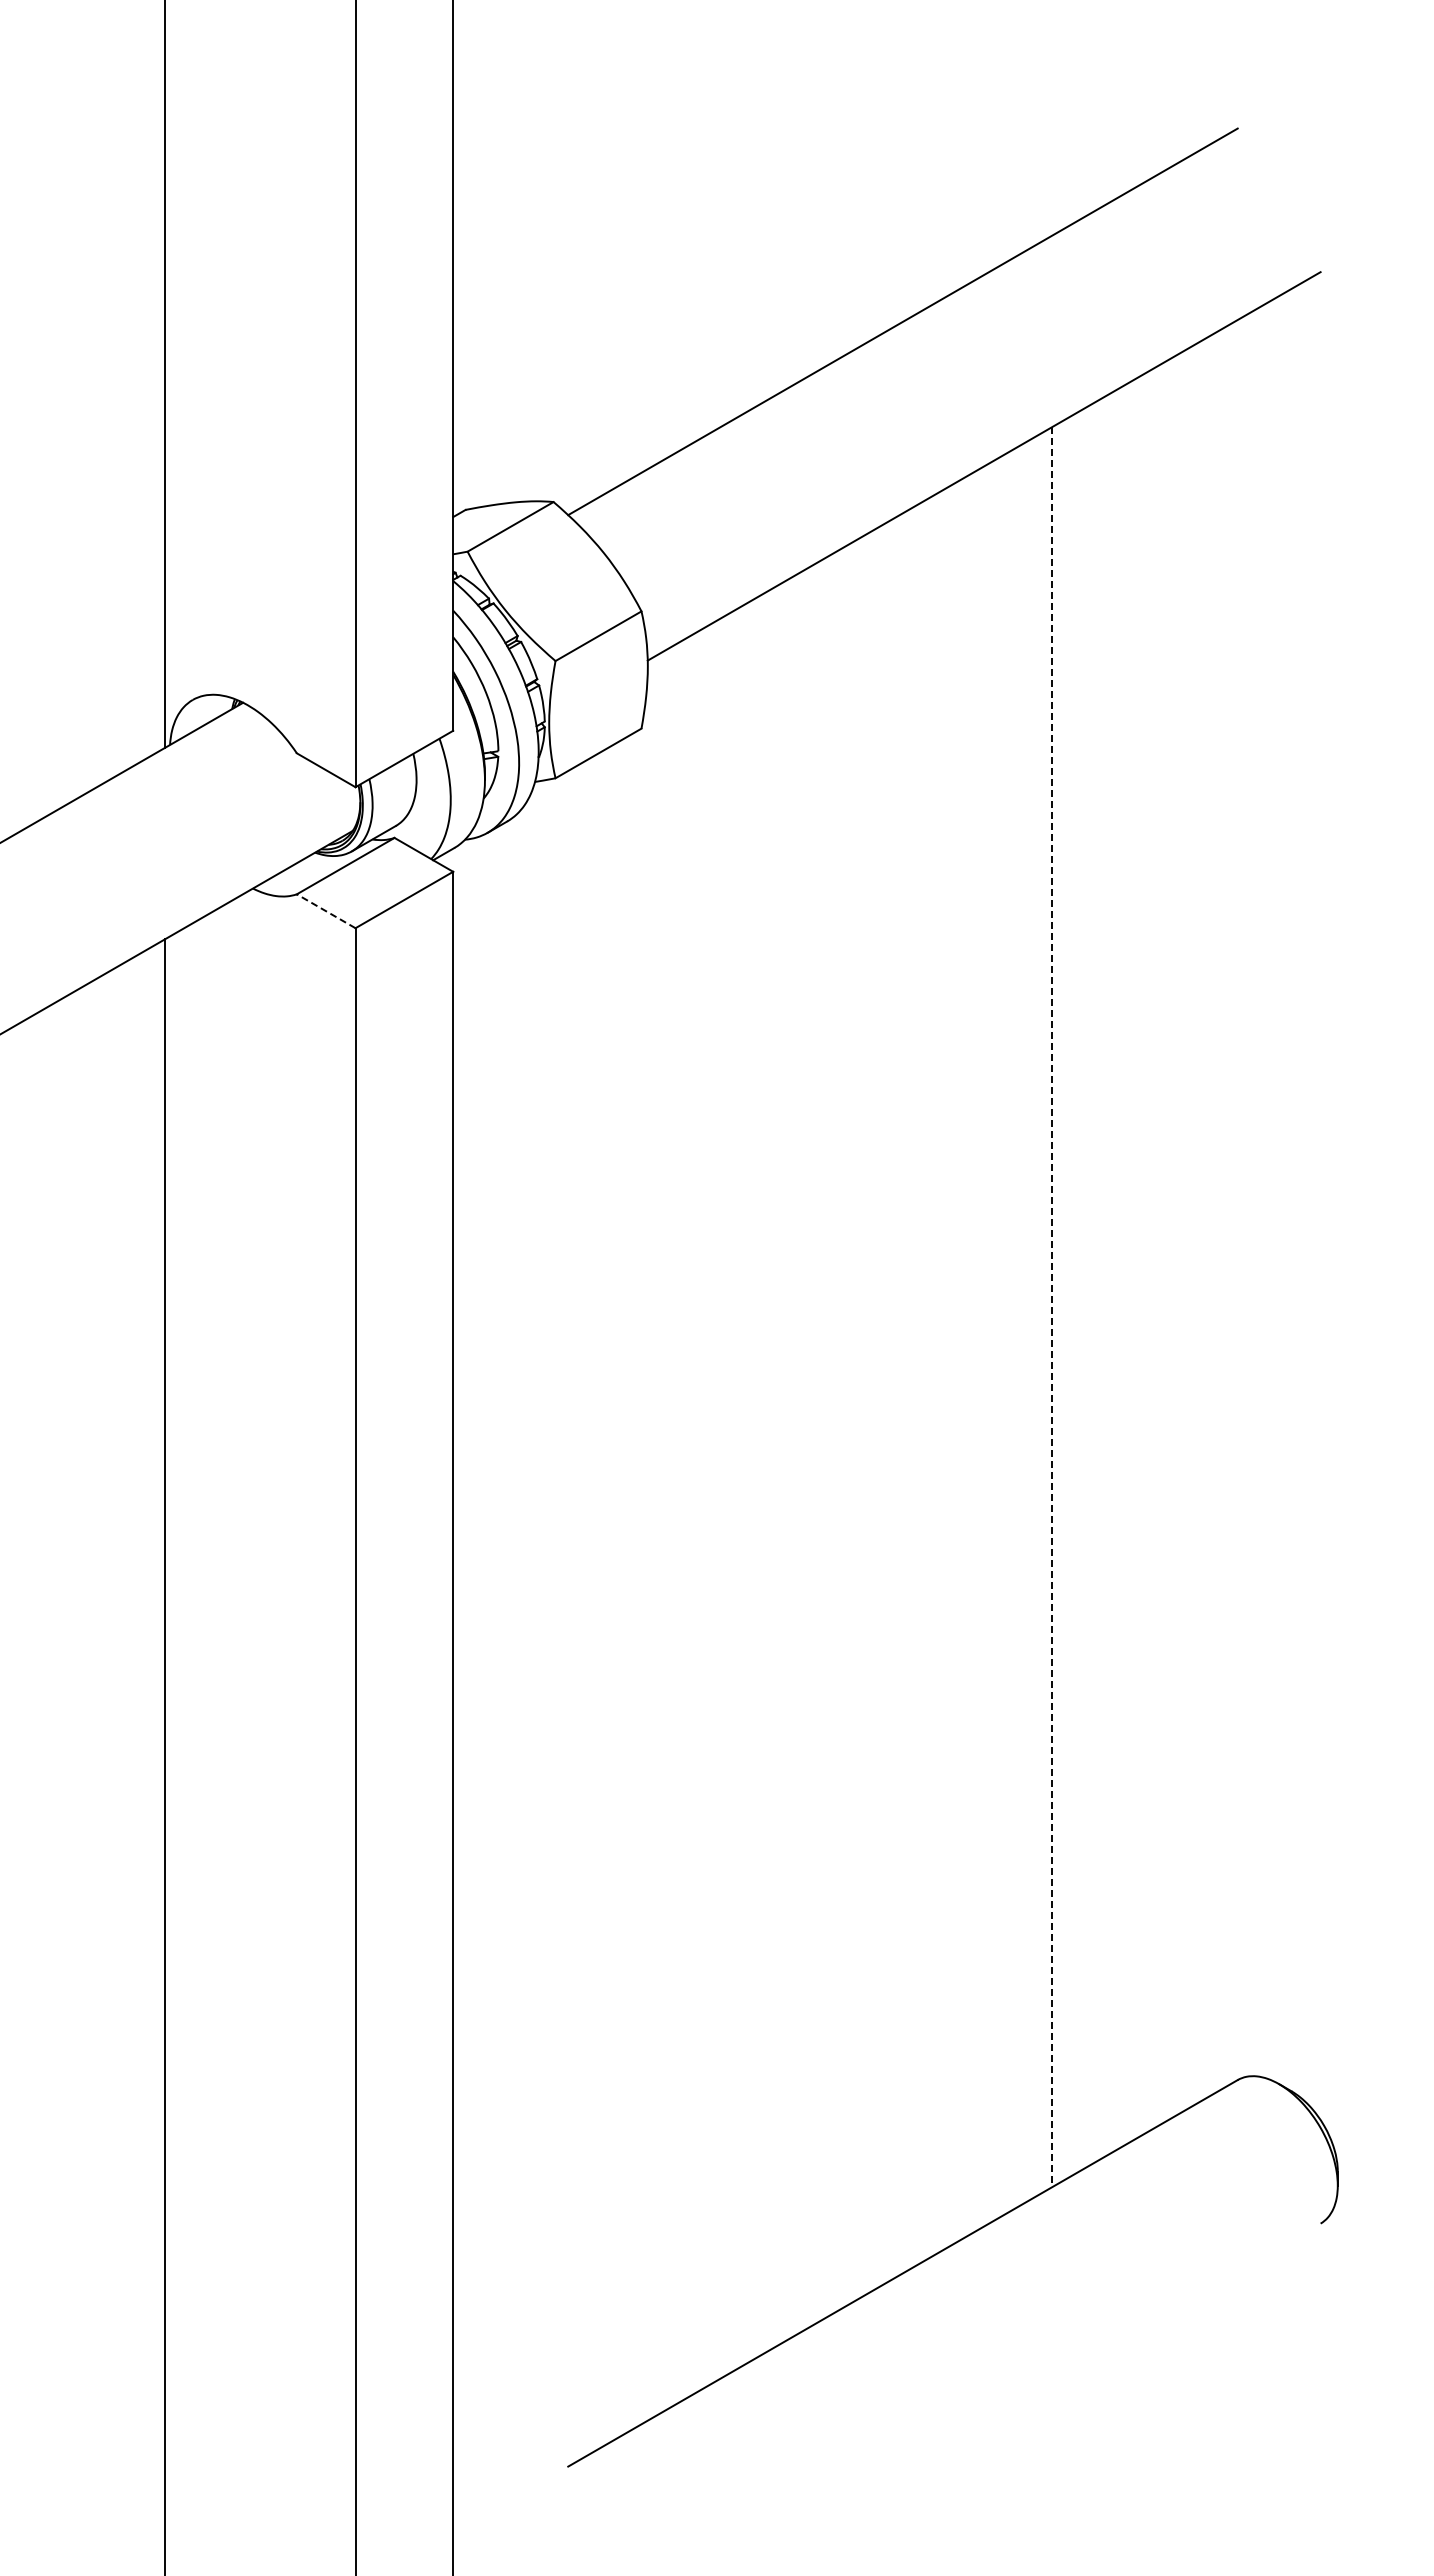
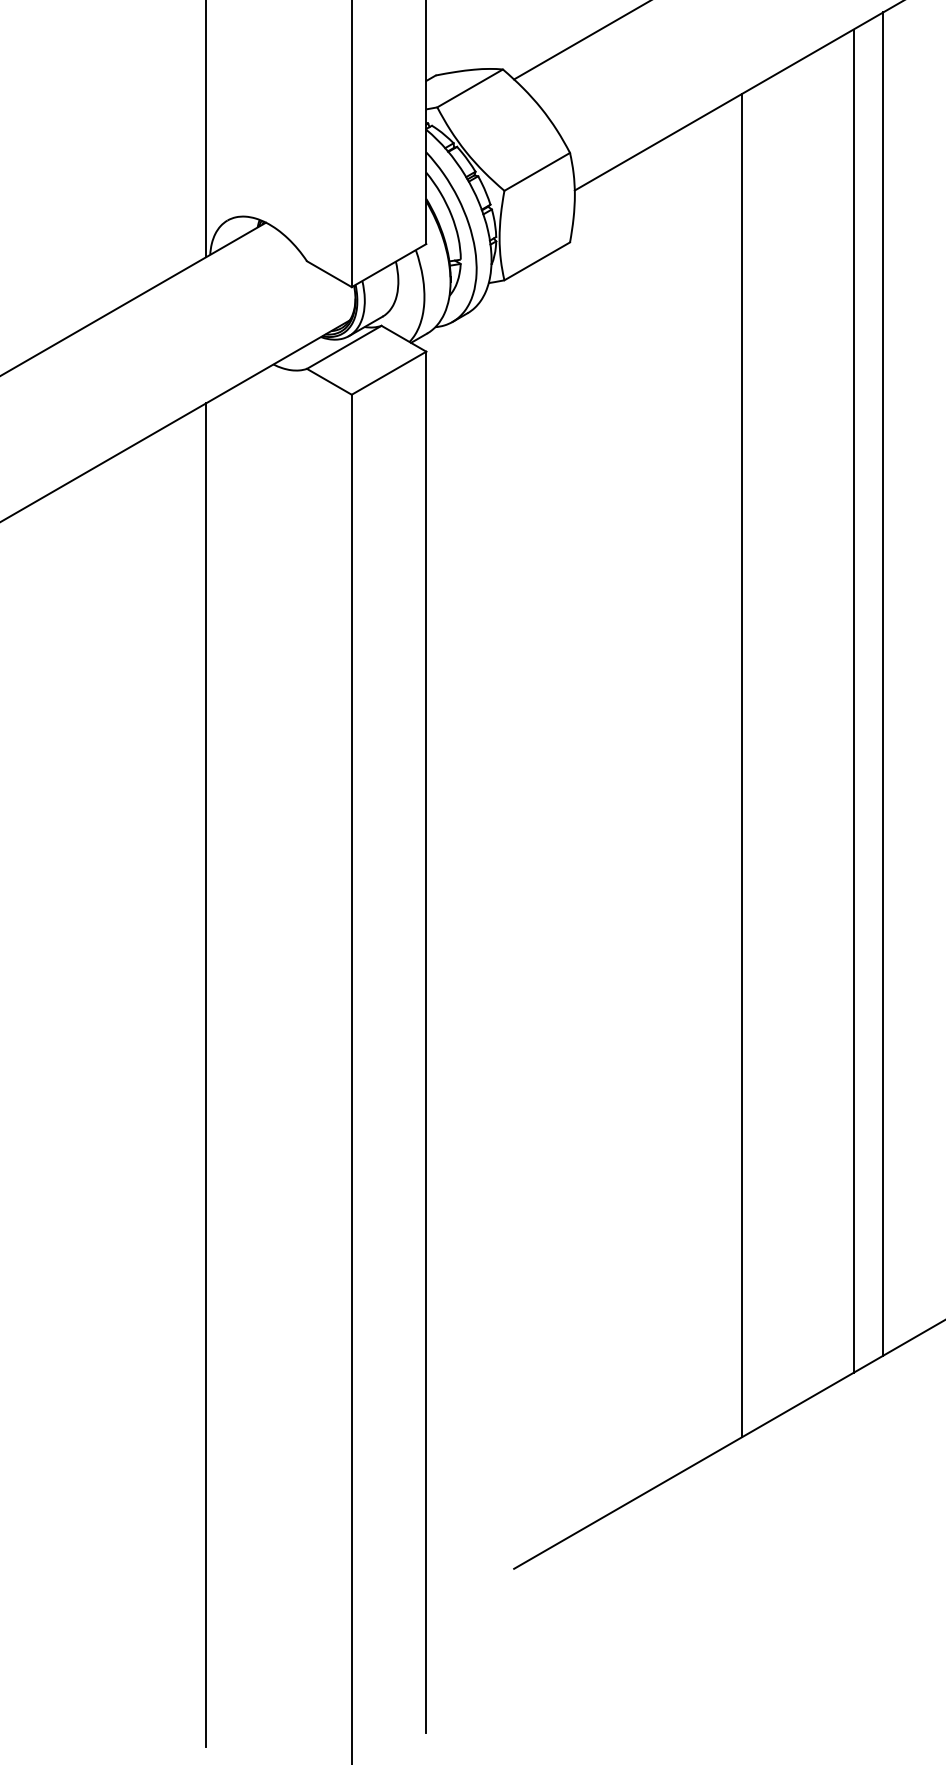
line: (326, 911) -> (329, 381), dashed -> solid
line: (1052, 1307) -> (883, 684), dashed -> solid
line: (1012, 1329) -> (853, 701), added
line: (866, 1414) -> (741, 765), added

